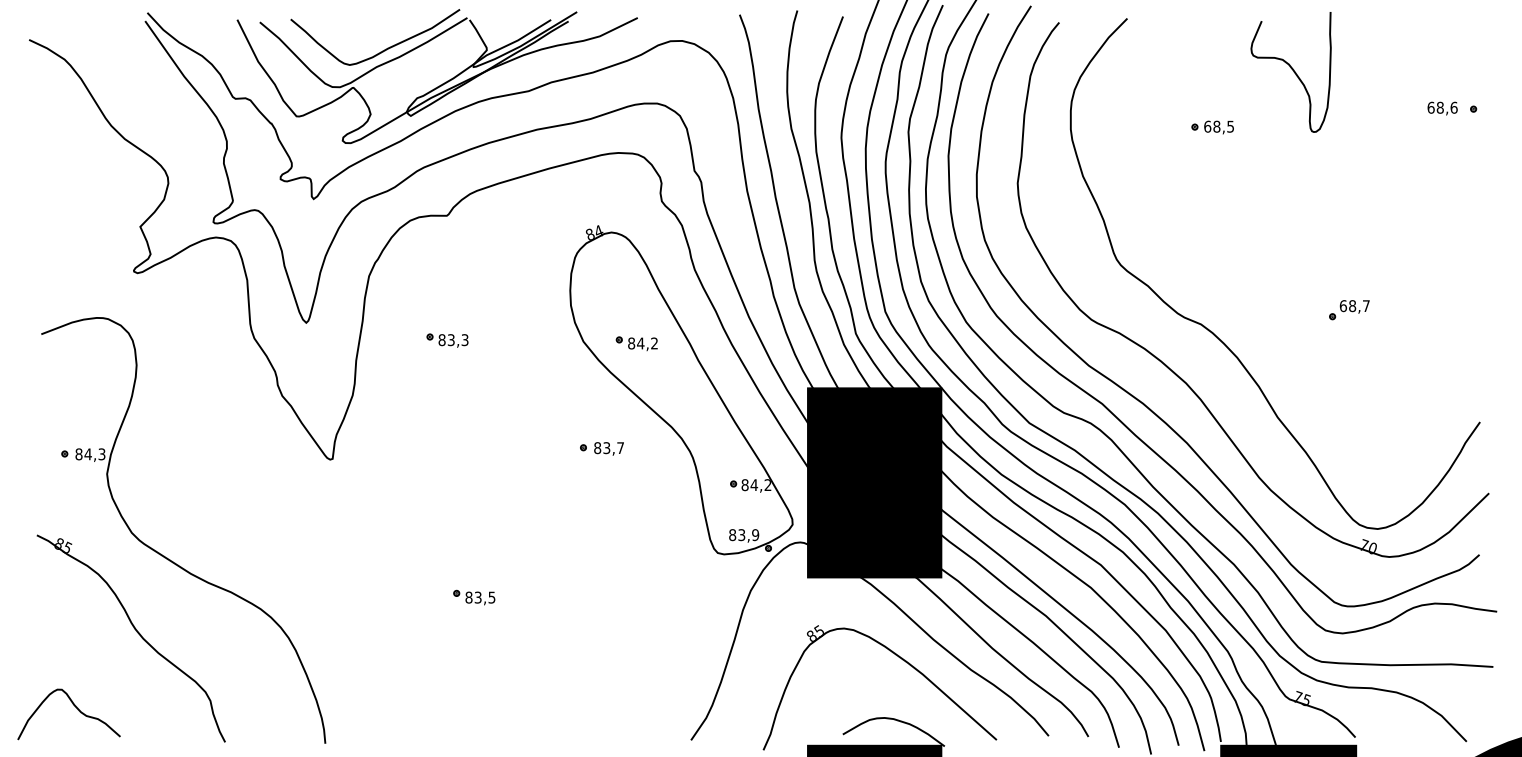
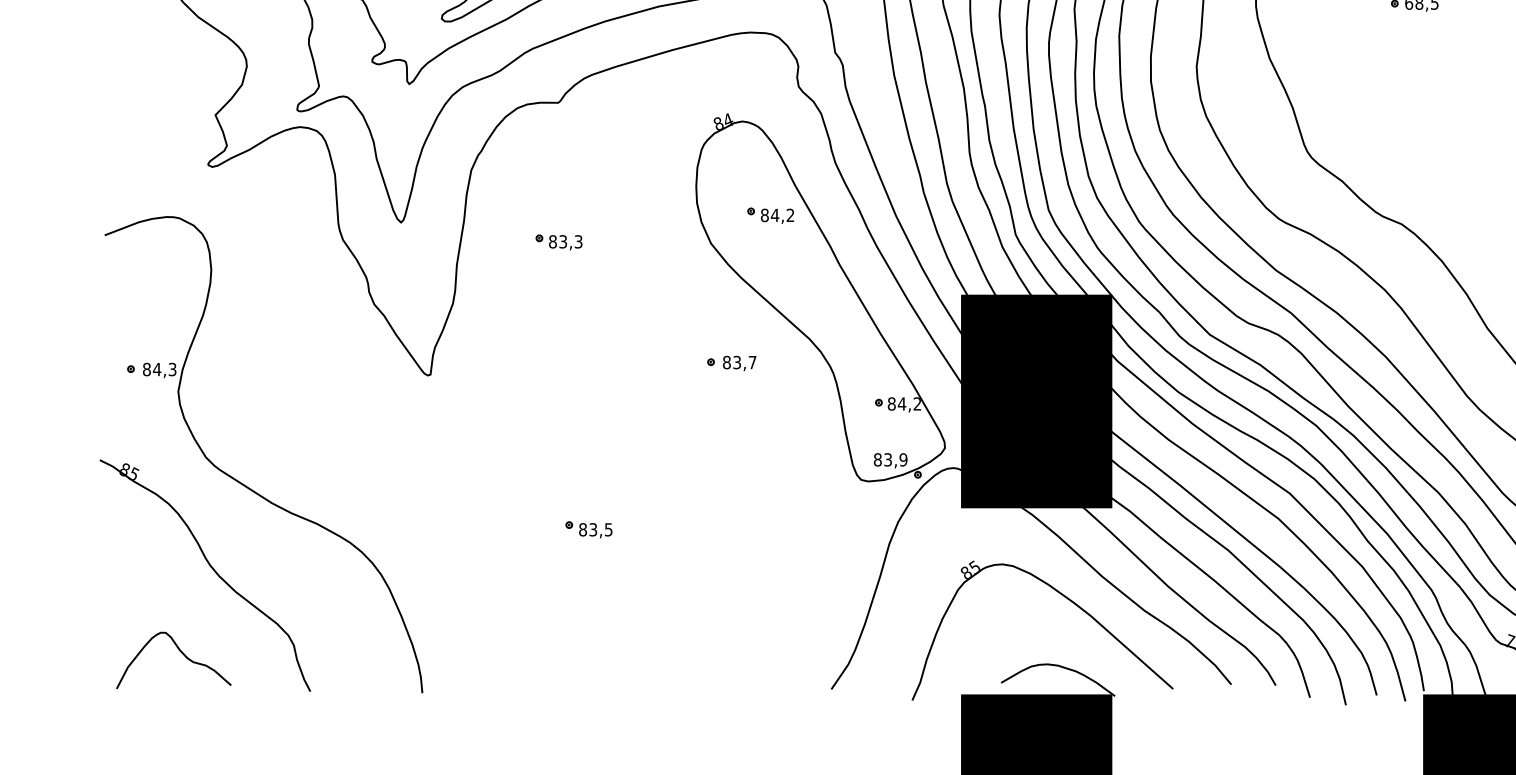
part: (636, 343) -> (770, 215), moved
curve: (75, 707) -> (180, 652), moved

